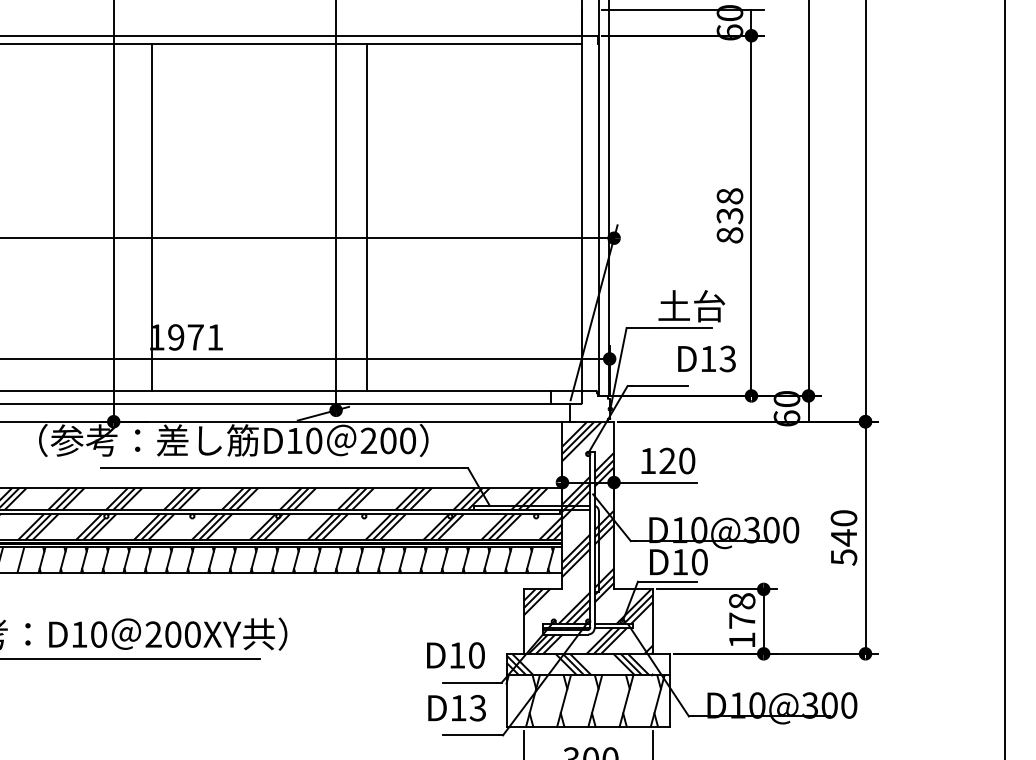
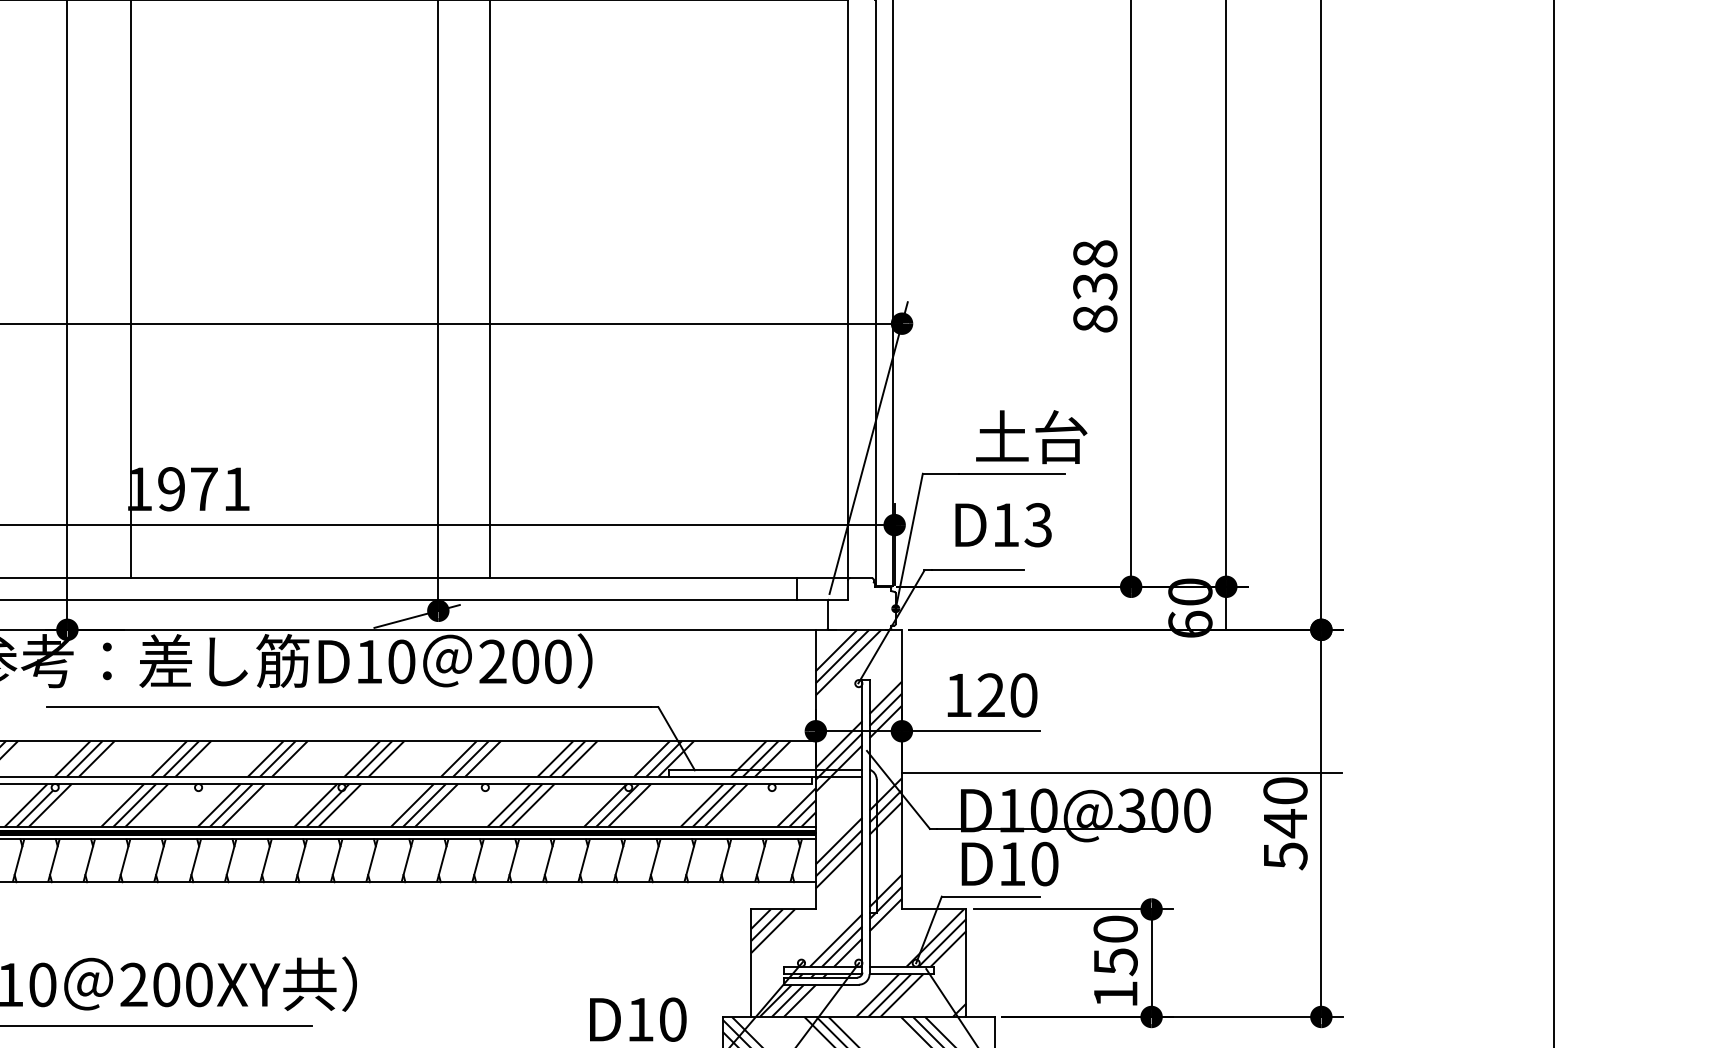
text: (706, 358) -> (1002, 524), moved
line: (746, 507) -> (1122, 772), added
text: (742, 611) -> (1116, 946), 178 -> 150

